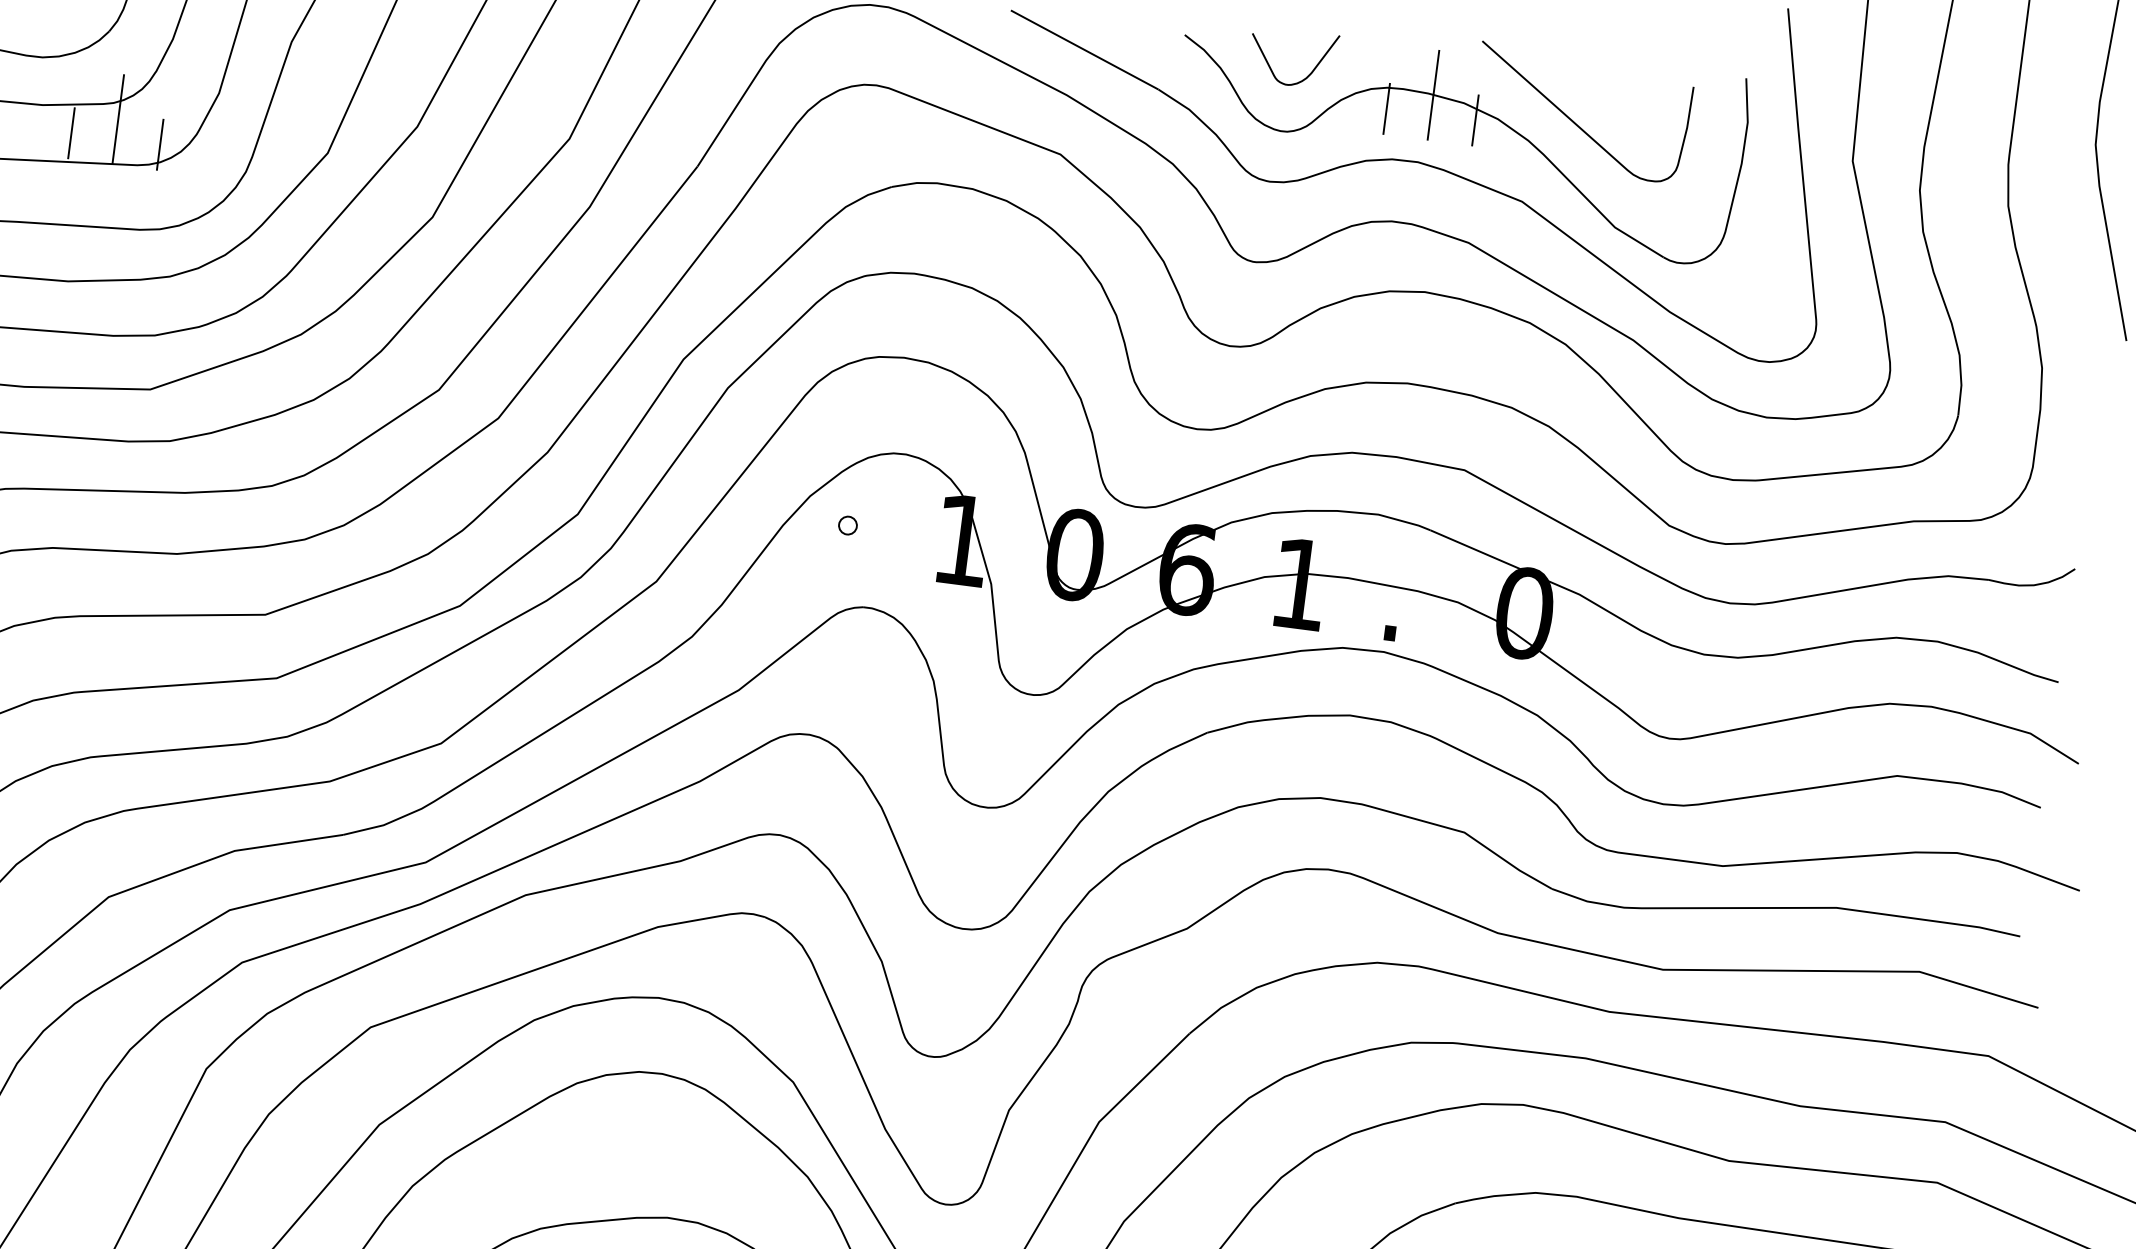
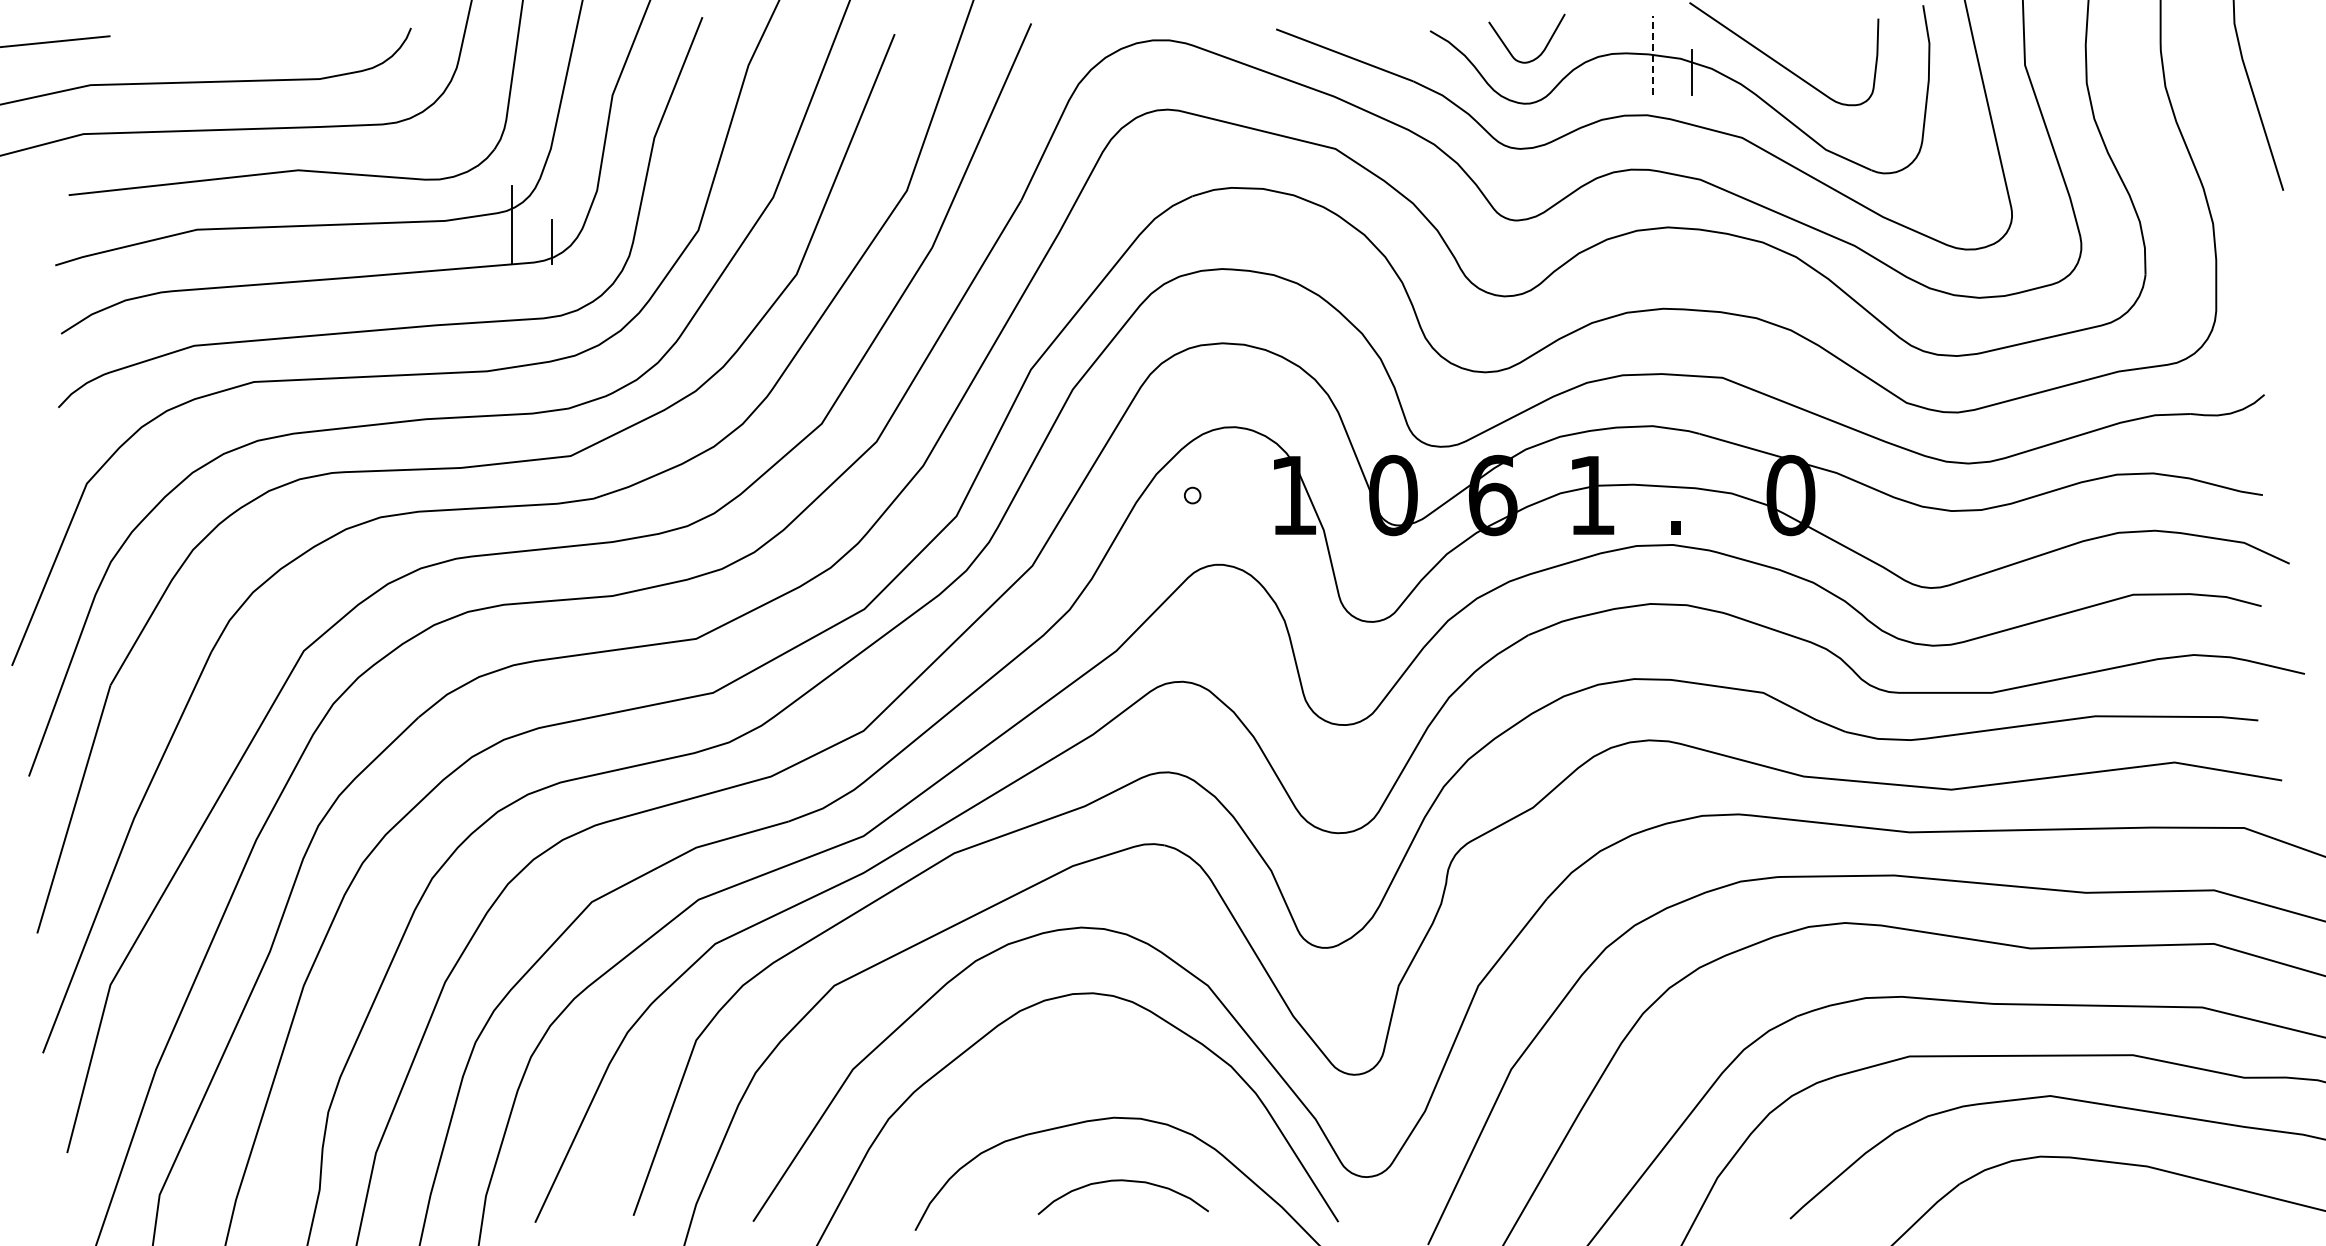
line: (1434, 94) -> (1653, 54), solid -> dashed
line: (1386, 108) -> (1613, 72), removed
line: (71, 133) -> (473, 242), removed

